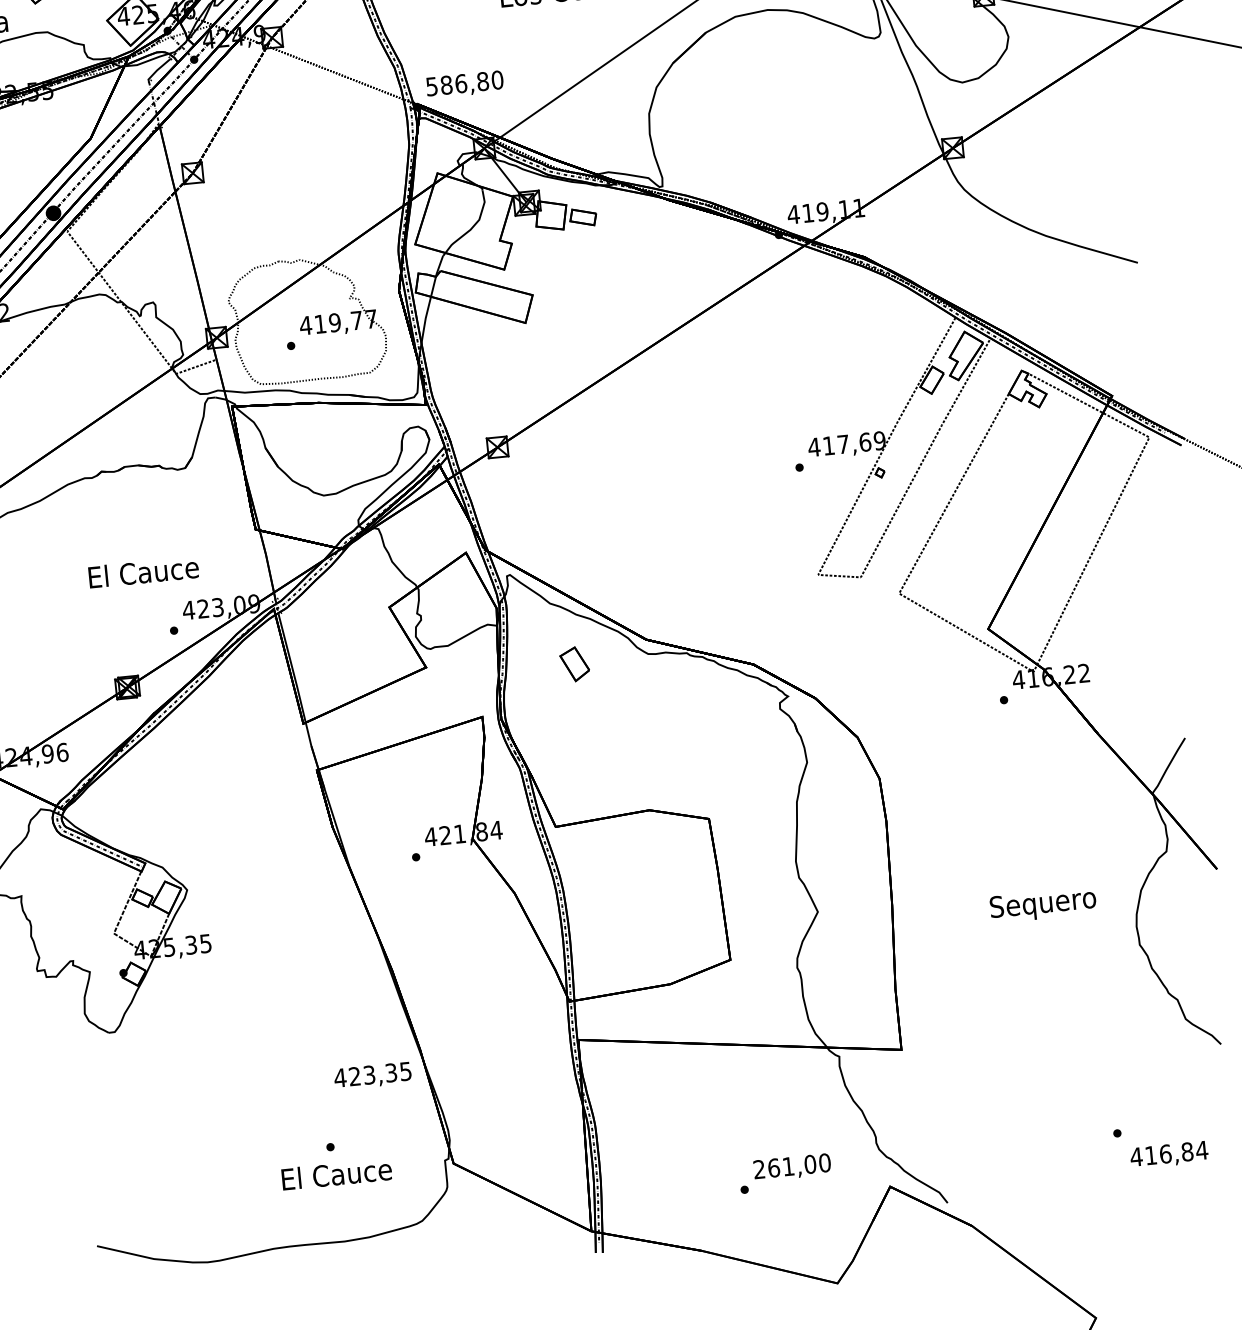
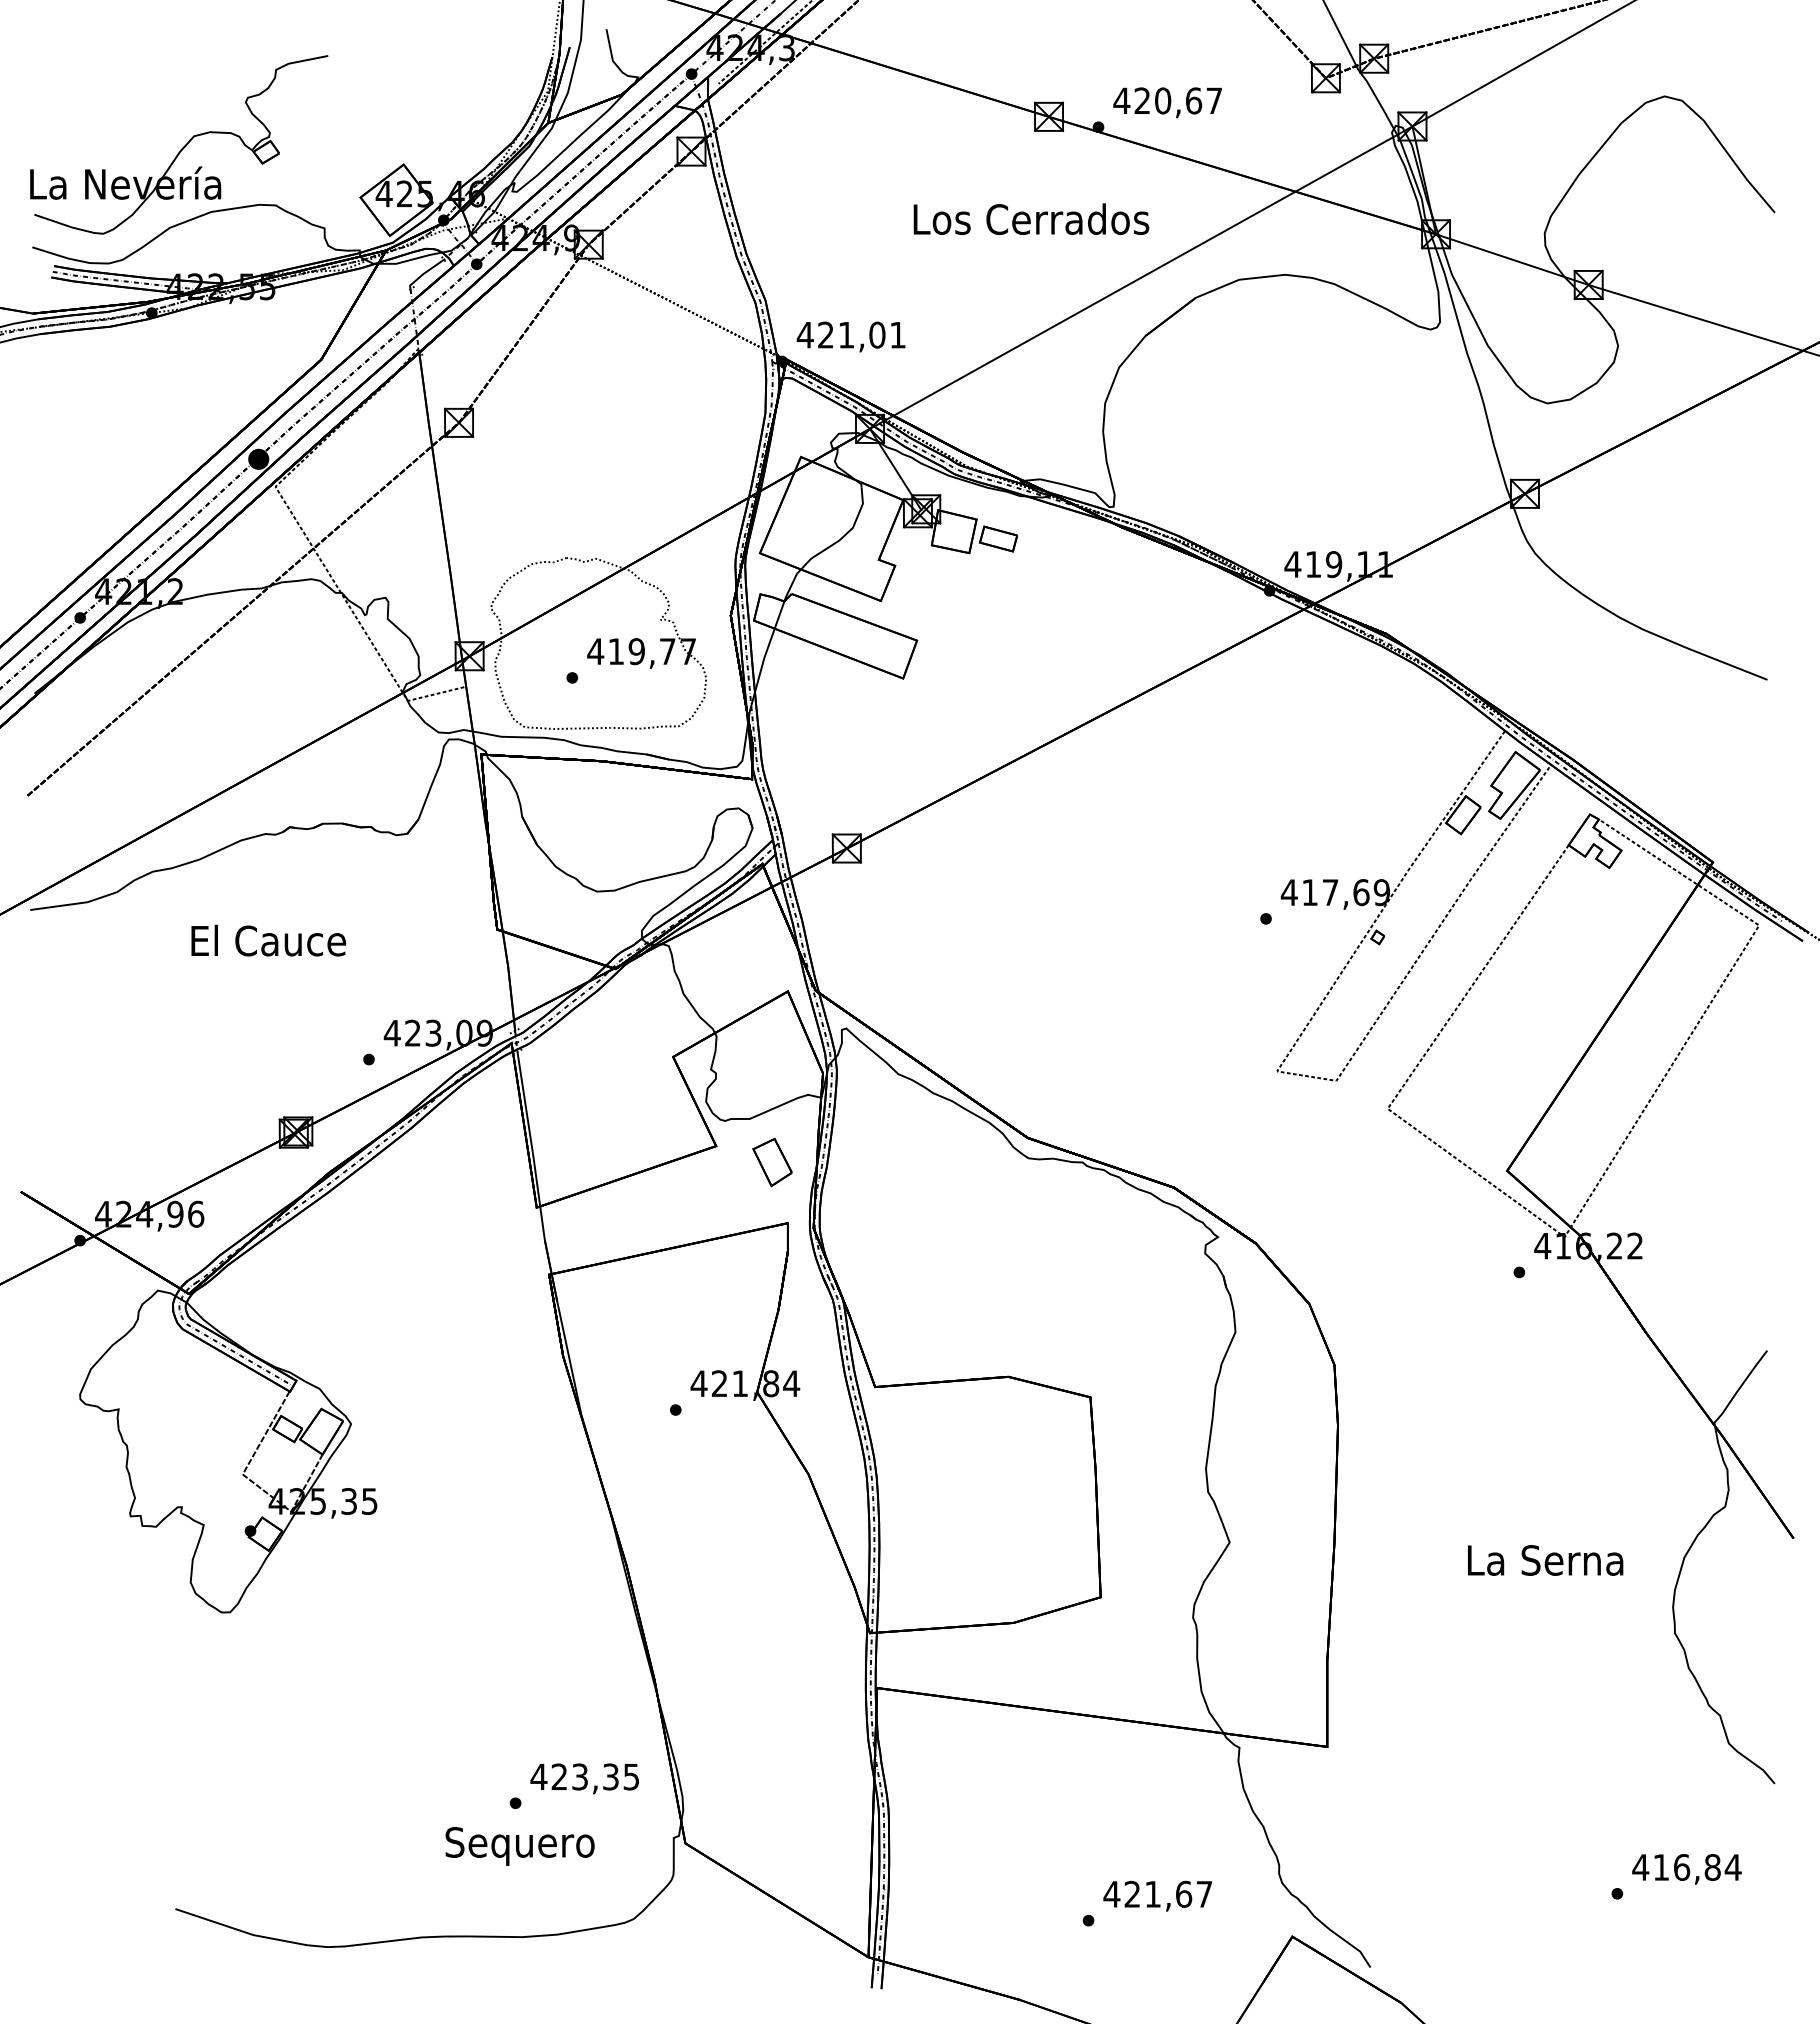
text: (464, 82) -> (851, 334), 586,80 -> 421,01
text: (143, 572) -> (268, 940), moved
part: (574, 664) -> (772, 1162), moved
text: (1043, 905) -> (1545, 1564), Sequero -> La Serna
text: (372, 1075) -> (584, 1778), moved
text: (1169, 1155) -> (1686, 1869), moved
text: (791, 1165) -> (1157, 1893), 261,00 -> 421,67
text: (336, 1176) -> (520, 1845), El Cauce -> Sequero

